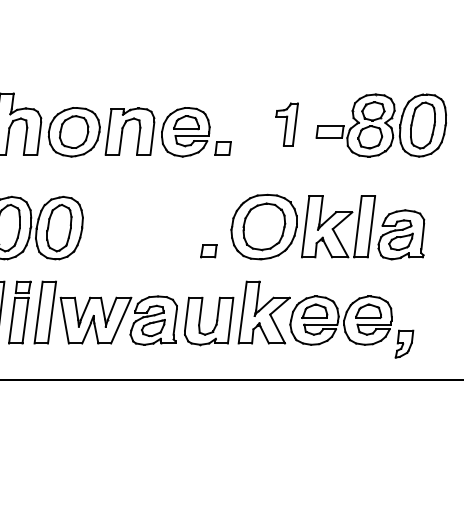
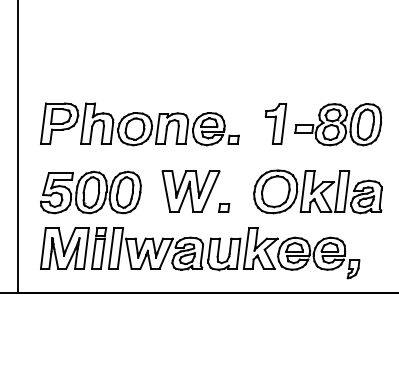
part: (286, 123) -> (275, 123), size x1.43
part: (157, 226) -> (190, 191), added
part: (327, 226) -> (317, 191), moved

